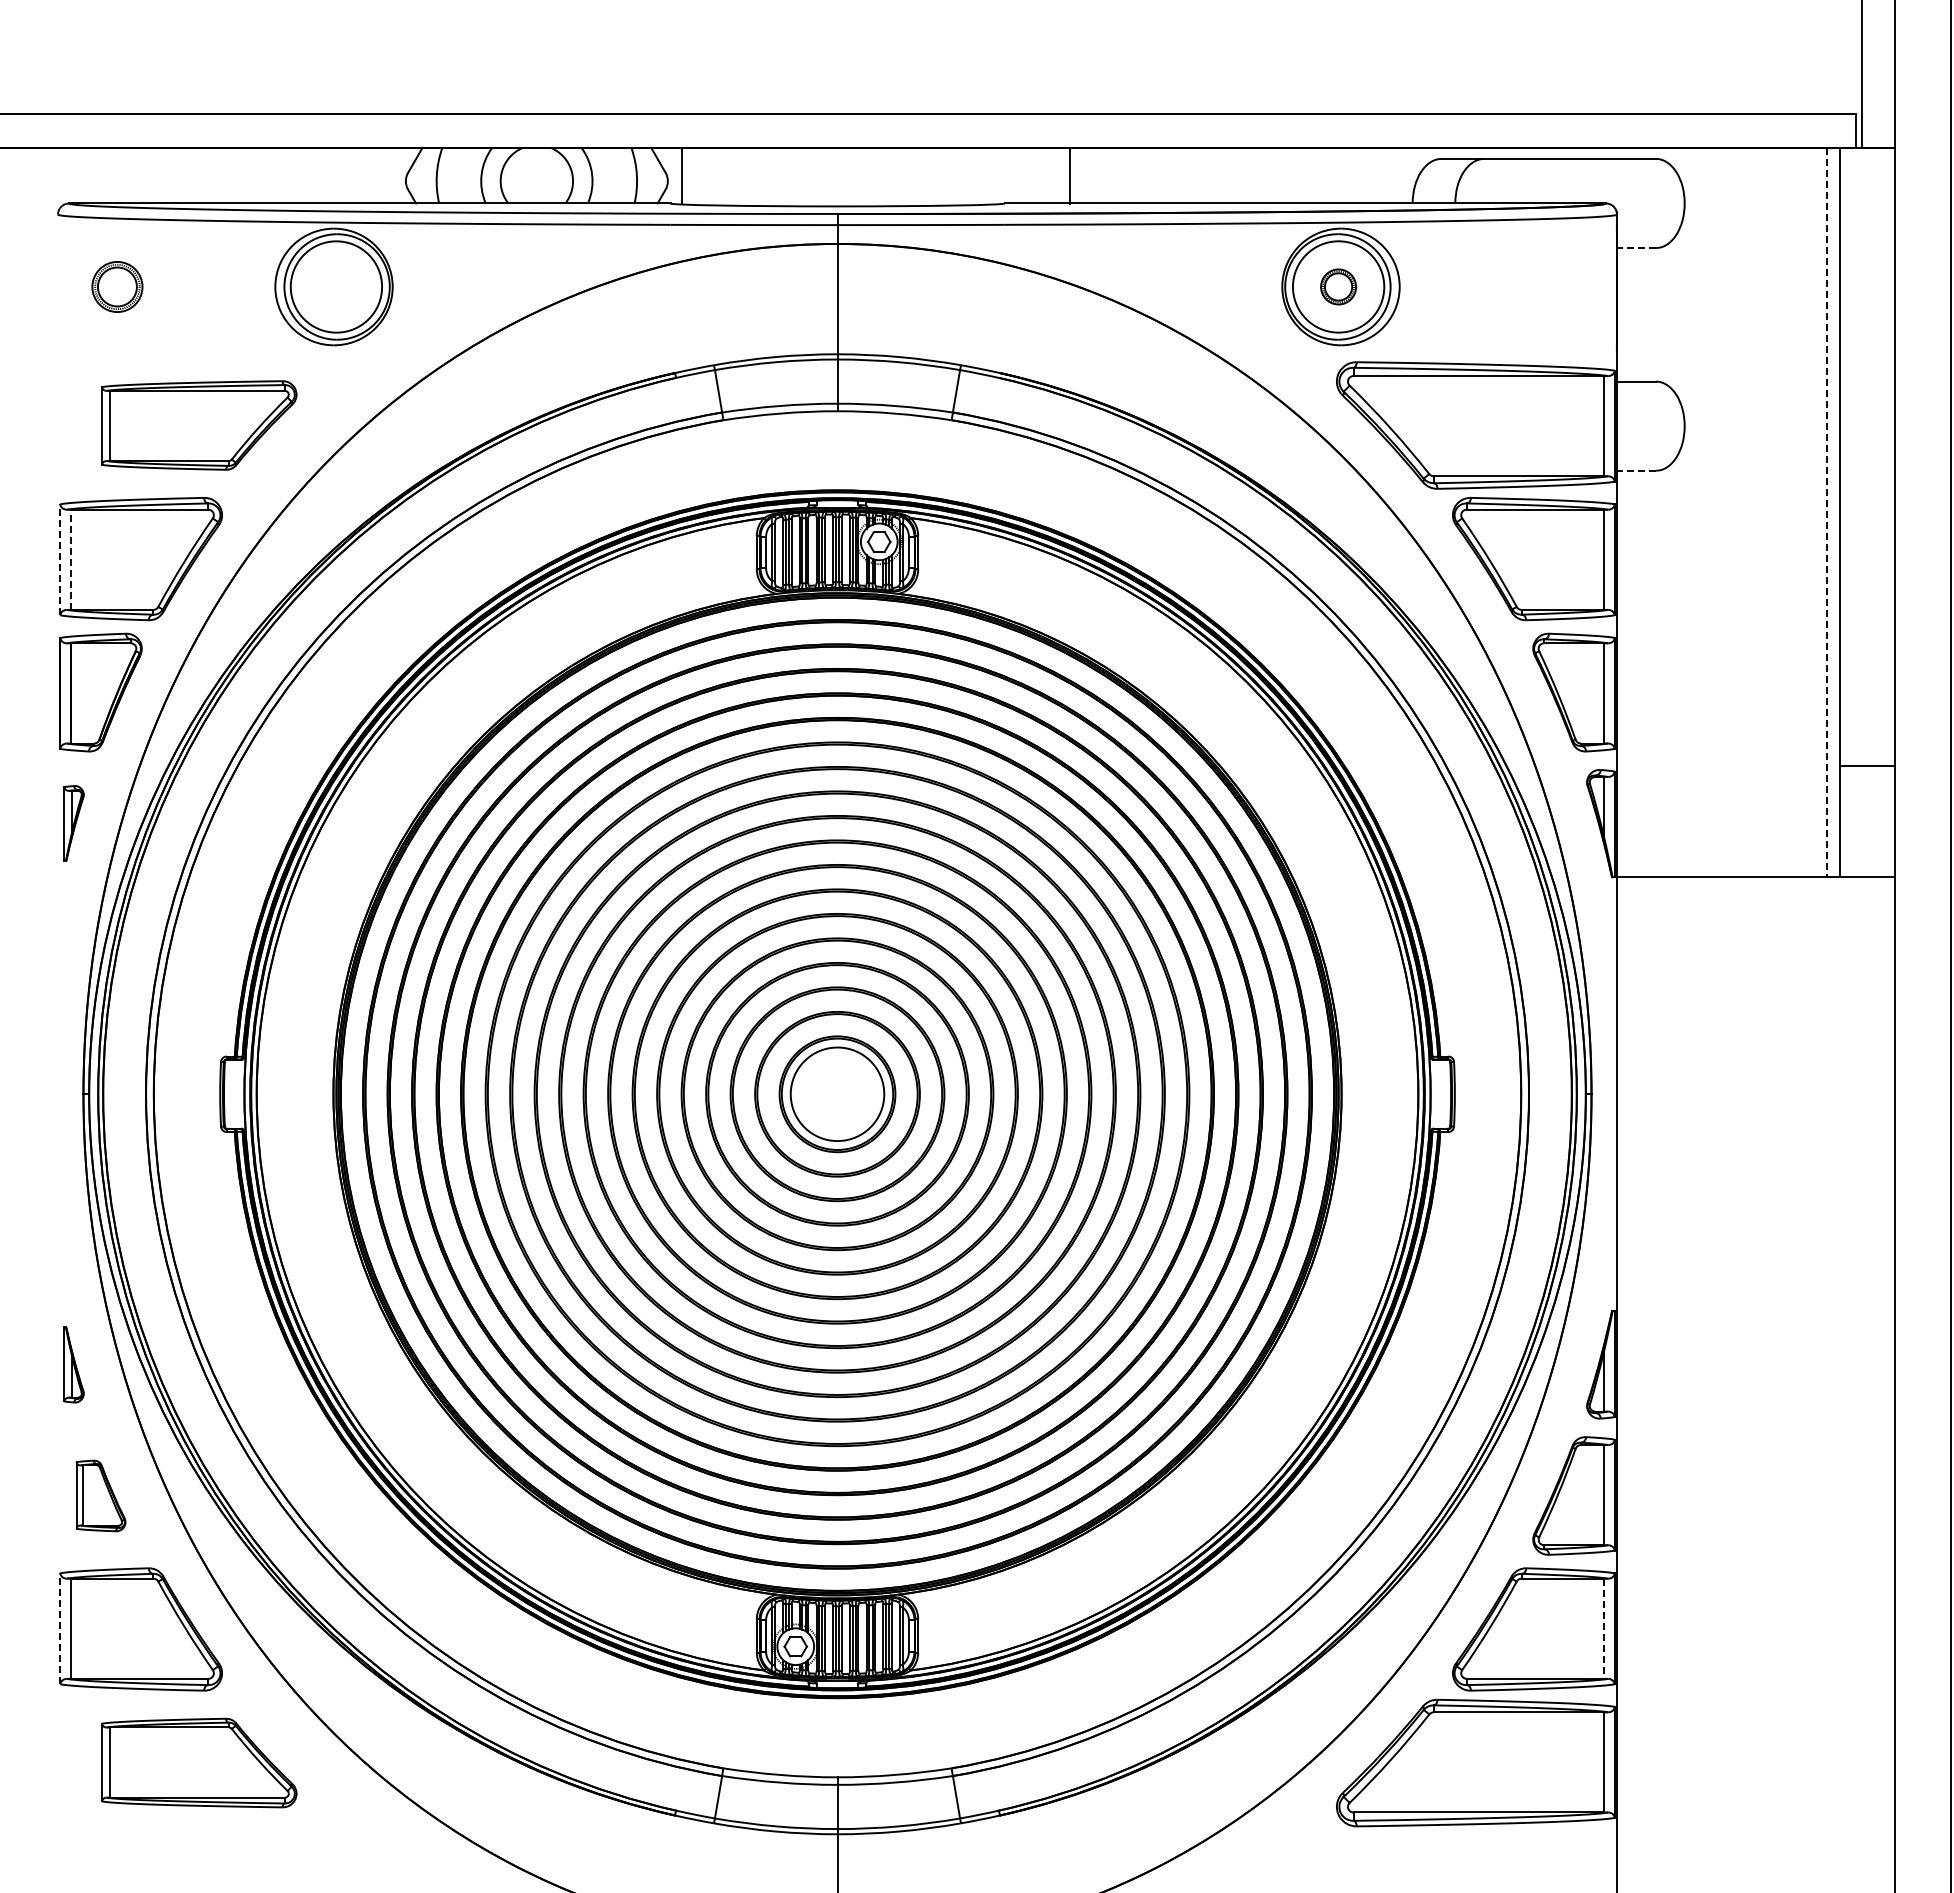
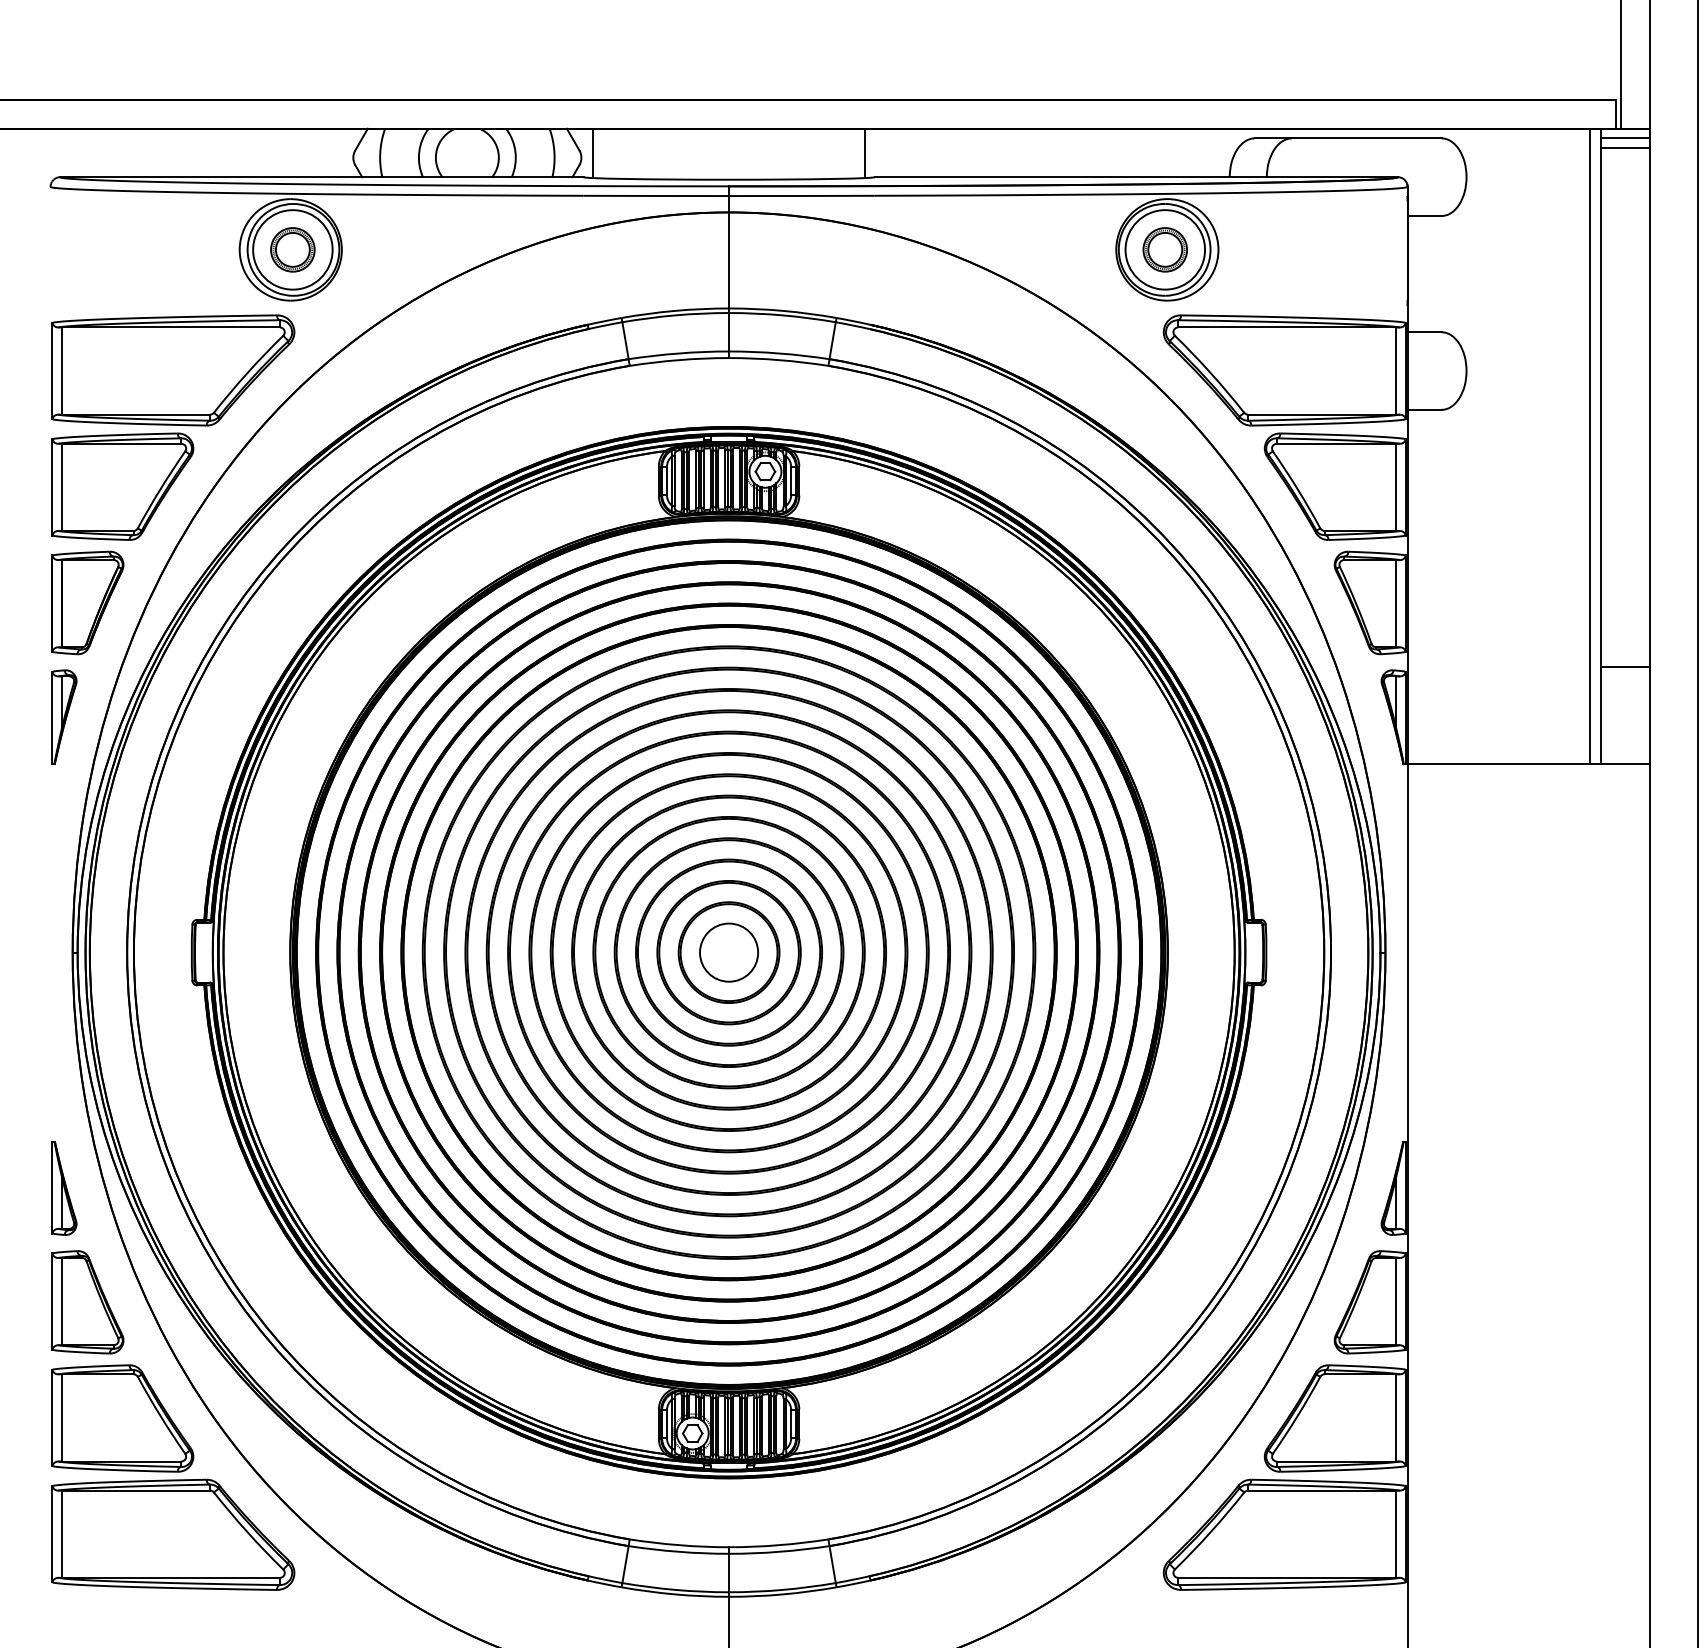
line: (1867, 158) -> (1625, 138), added
line: (1867, 170) -> (1625, 148), added
line: (1070, 175) -> (864, 152), moved
line: (1636, 248) -> (1424, 216), dashed -> solid
part: (117, 286) -> (292, 249), moved
part: (1338, 286) -> (1165, 249), size x1.43
part: (199, 425) -> (173, 370), size x1.43
line: (1636, 470) -> (1424, 409), dashed -> solid
line: (1826, 512) -> (1589, 446), dashed -> solid
line: (60, 559) -> (52, 487), dashed -> solid
line: (71, 559) -> (62, 487), dashed -> solid
part: (73, 823) -> (64, 716), size x1.43
circle: (837, 1093) -> (729, 951), size x0.71
part: (73, 1364) -> (64, 1187), size x1.43
part: (100, 1495) -> (87, 1301), size x1.67
line: (60, 1628) -> (52, 1417), dashed -> solid
line: (1603, 1629) -> (1395, 1418), dashed -> solid
part: (199, 1762) -> (173, 1534), size x1.43

